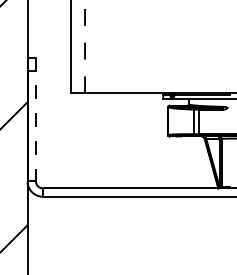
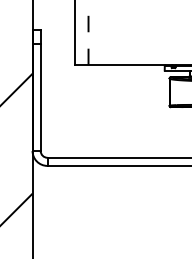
line: (35, 119) -> (40, 90), dashed -> solid

